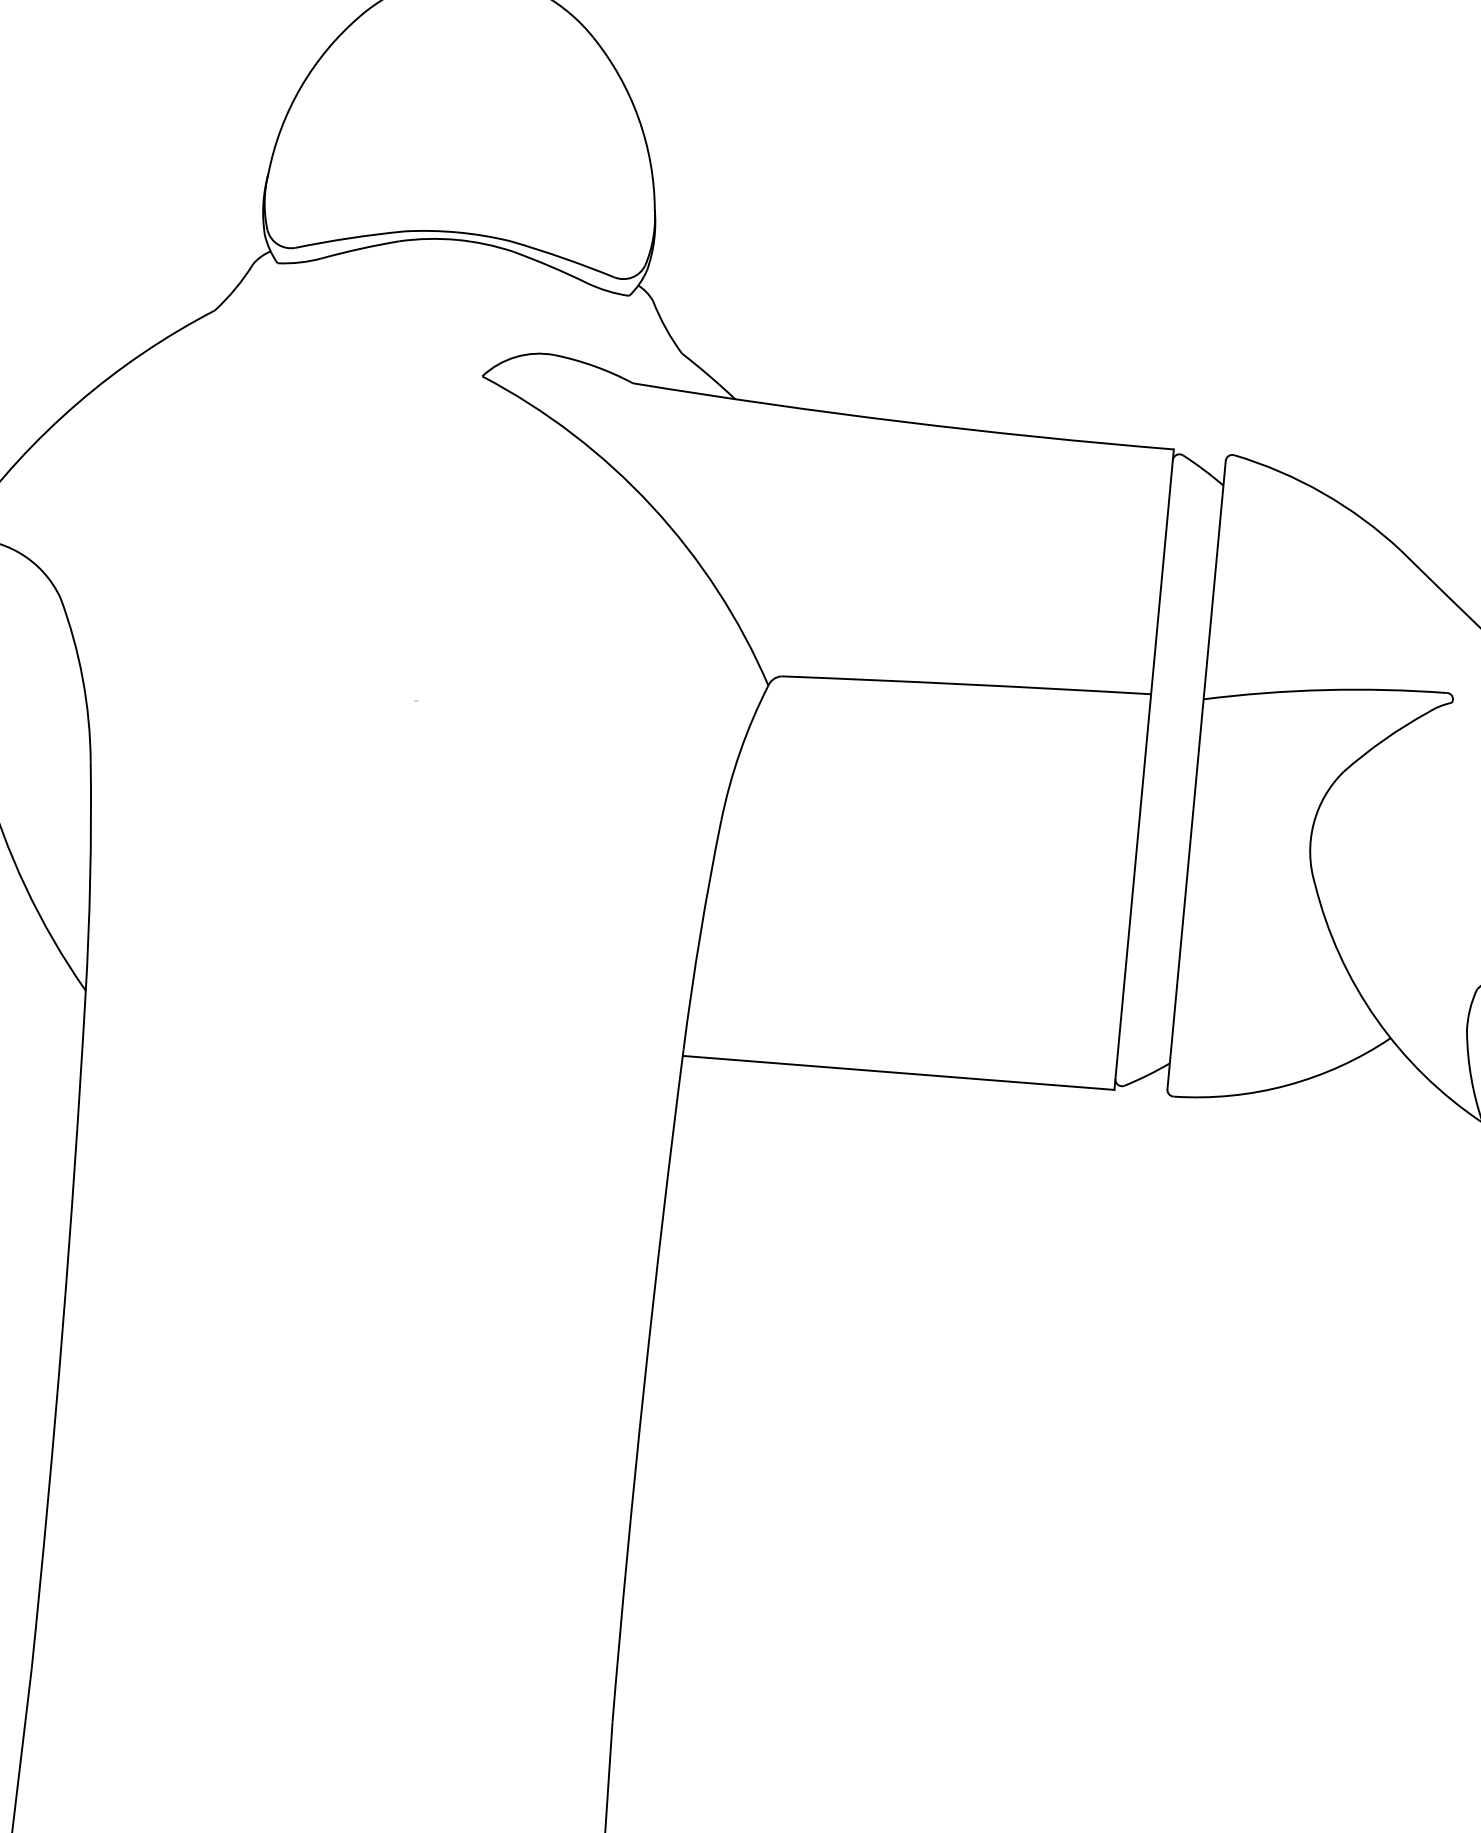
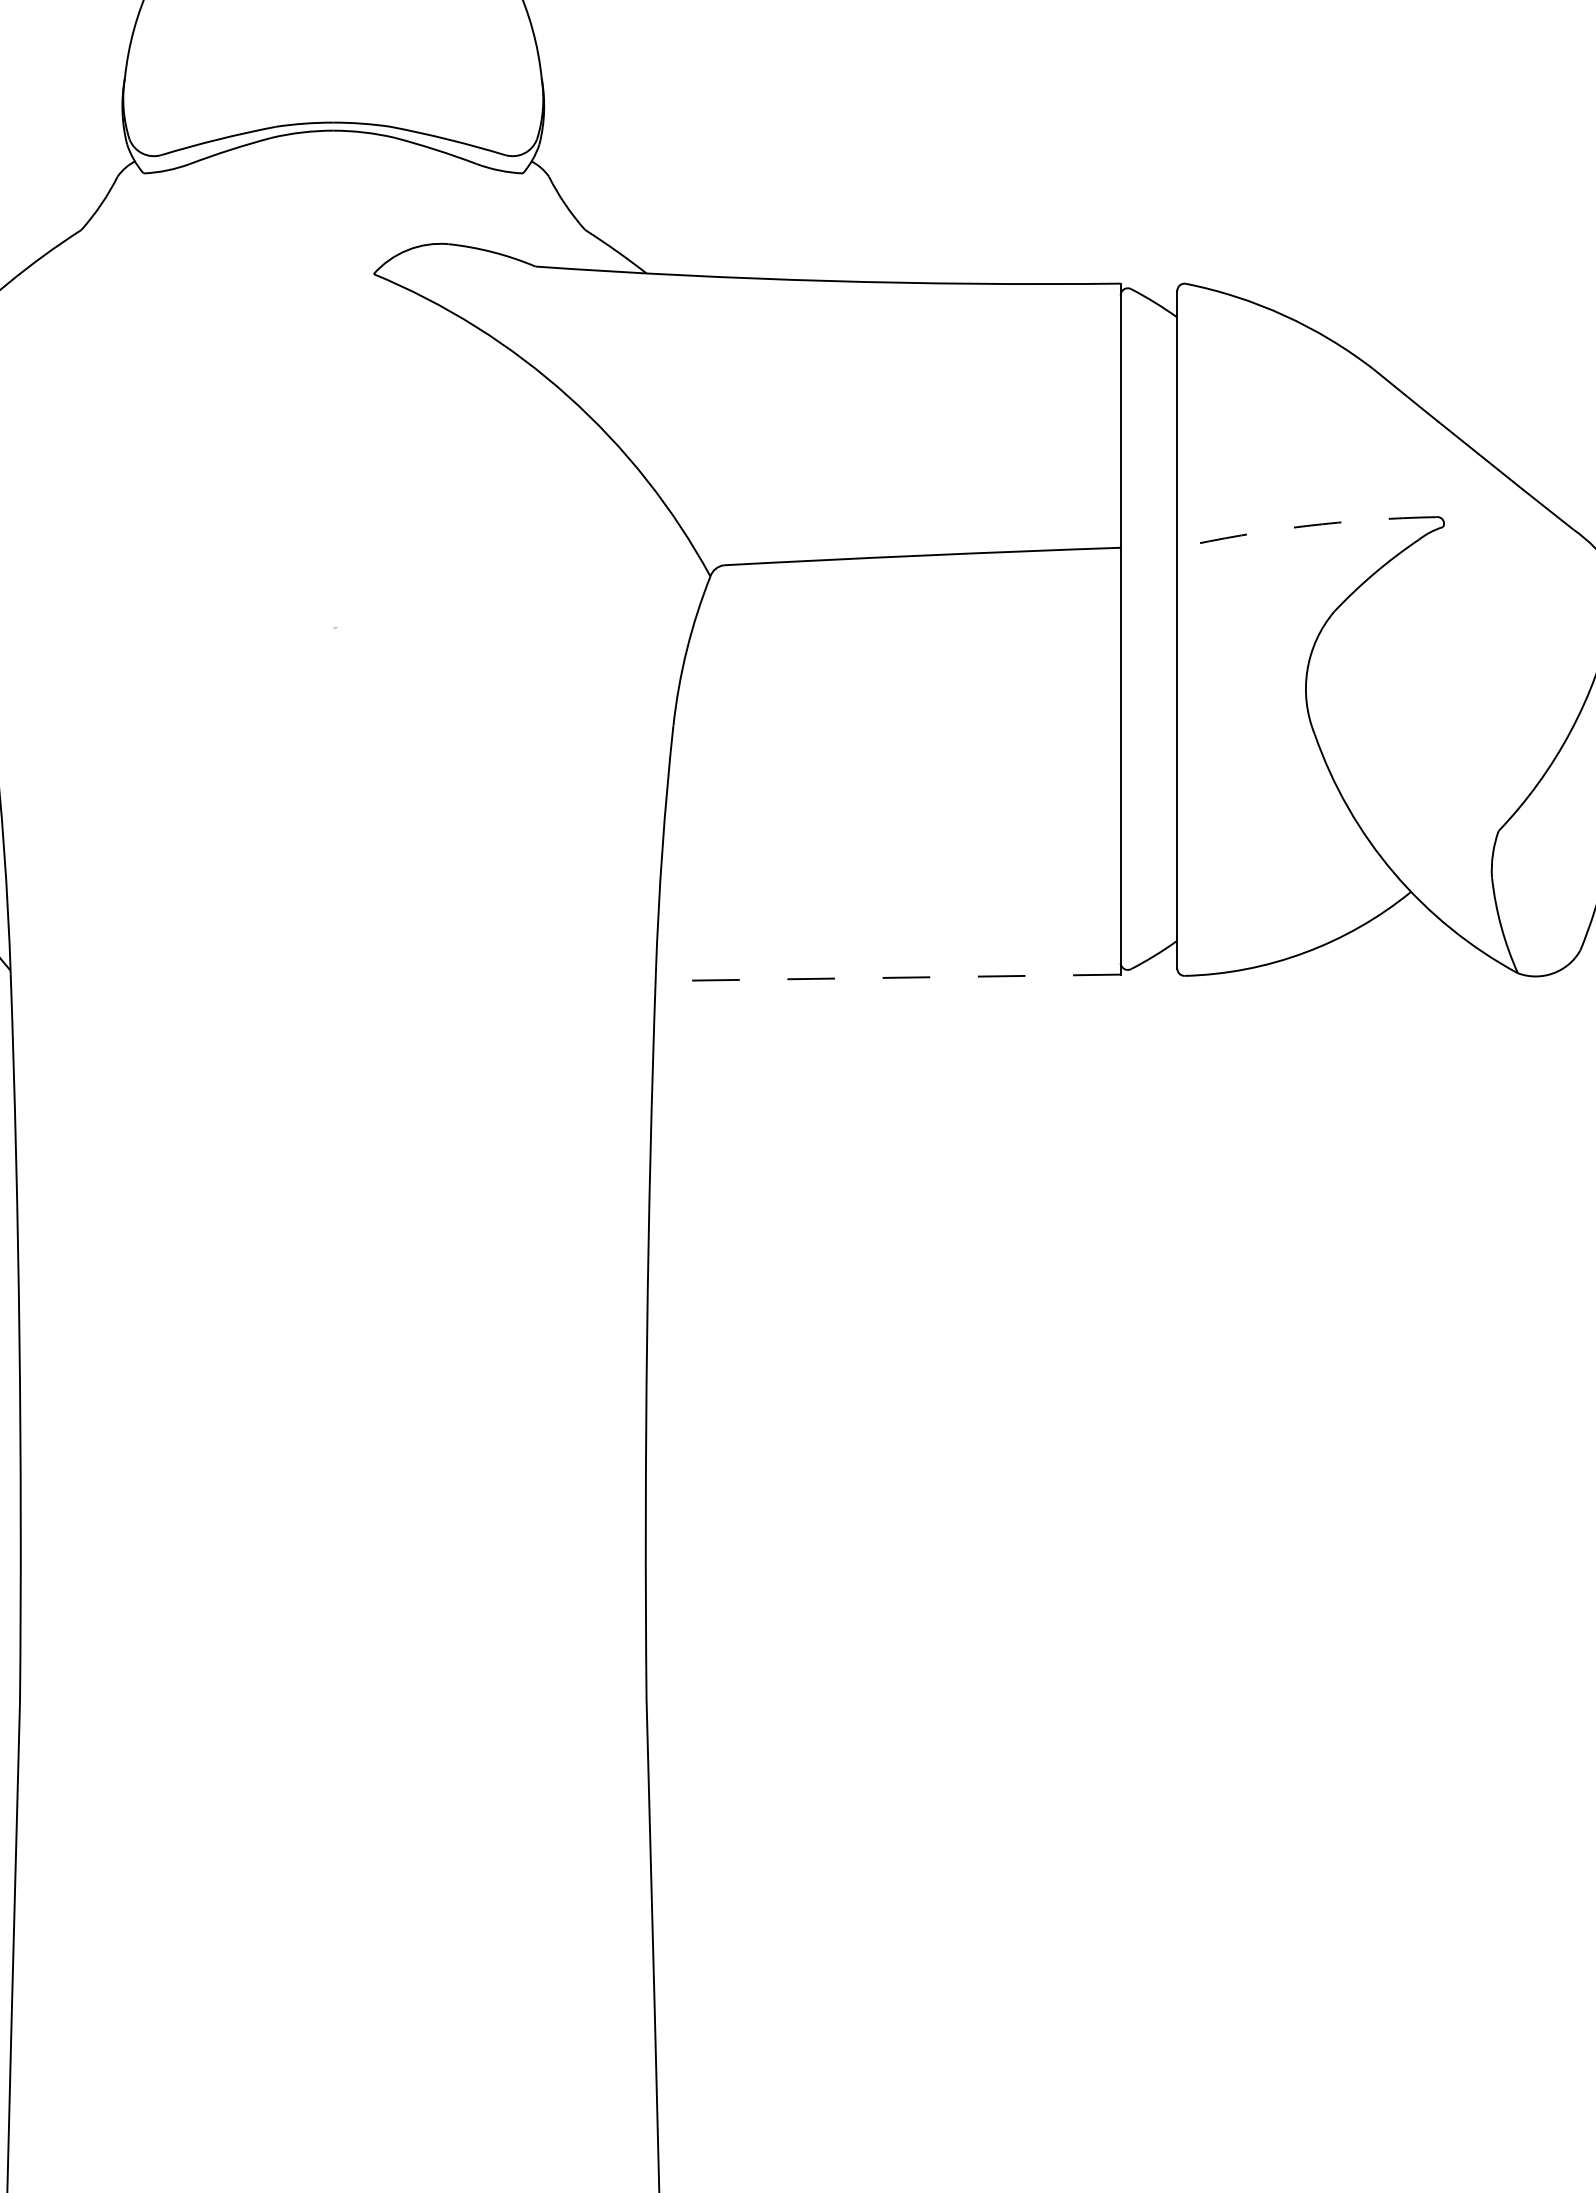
arc: (1325, 690) -> (1306, 526), solid -> dashed
line: (898, 1072) -> (888, 977), solid -> dashed

